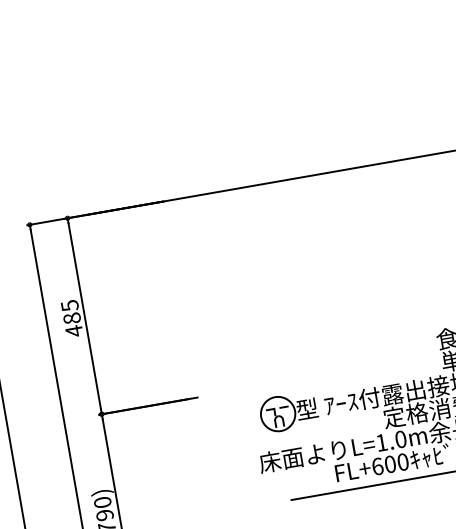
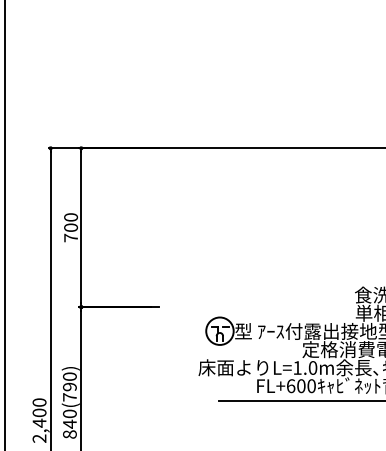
text: (71, 318) -> (70, 227), 485 -> 700

